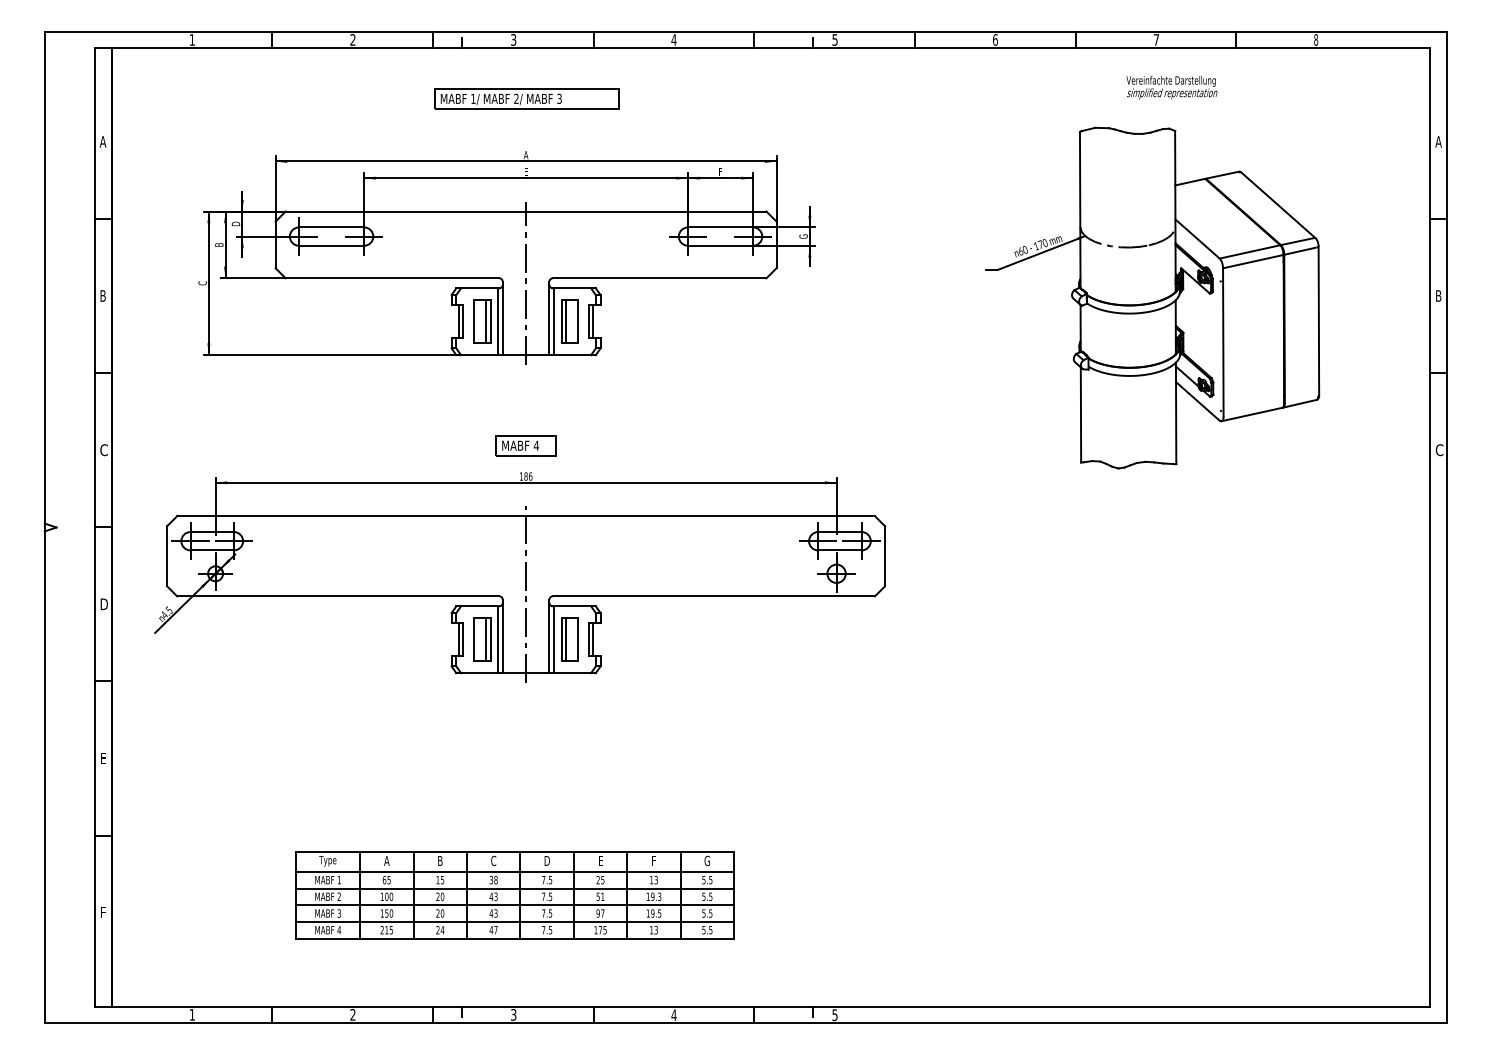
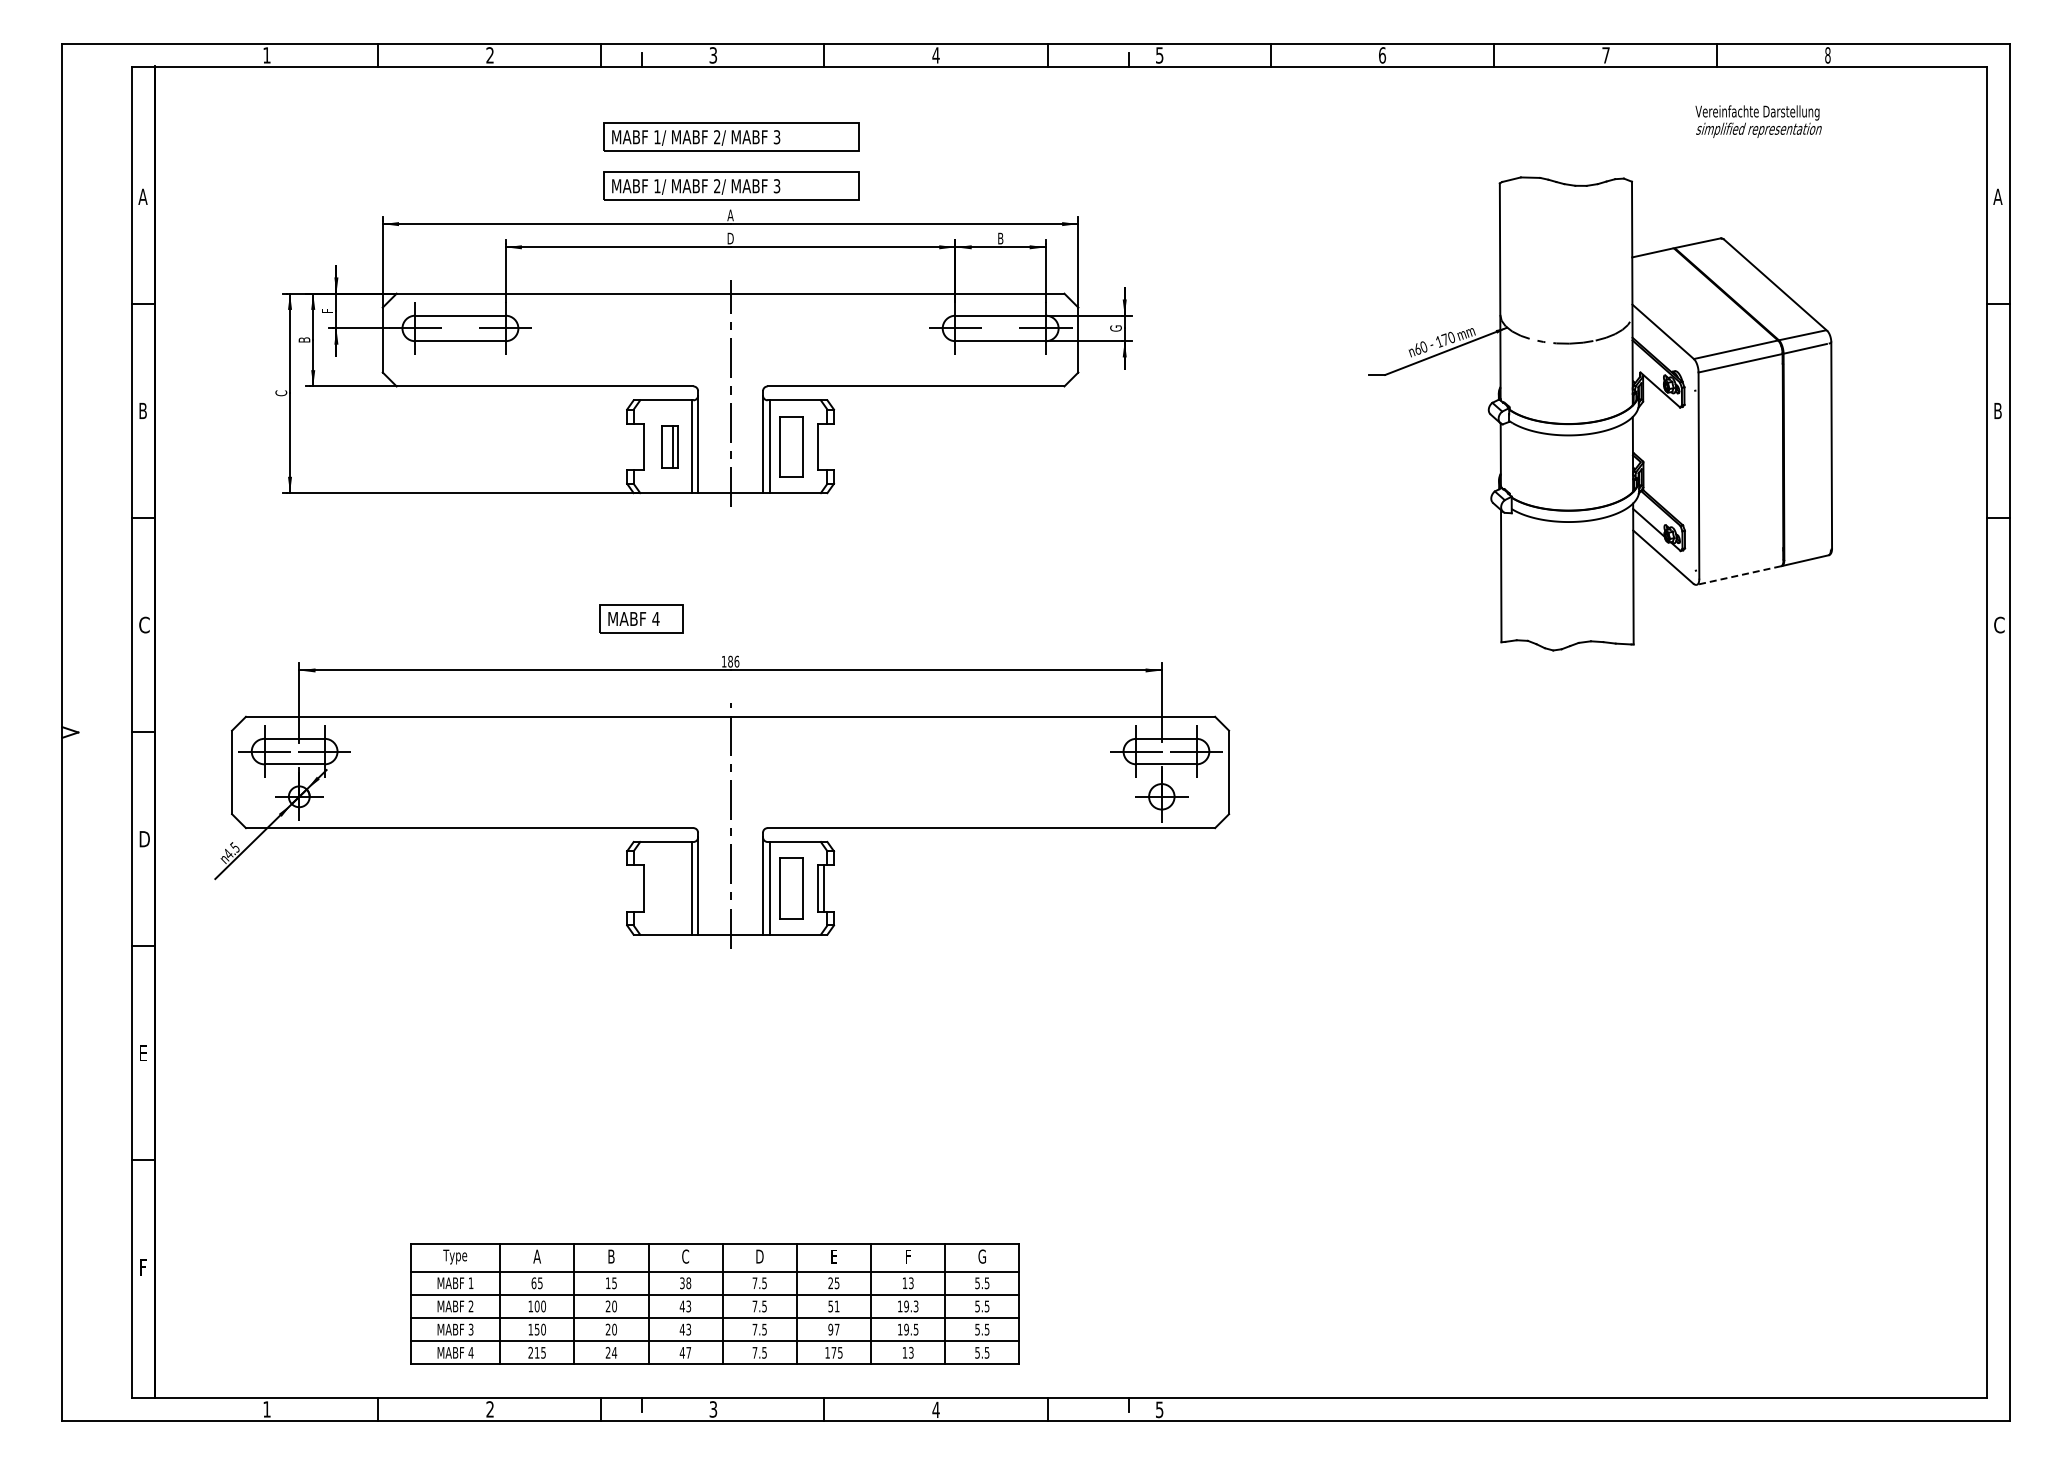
text: (1171, 87) -> (1758, 121), moved
part: (526, 133) -> (731, 185), added
text: (526, 171) -> (730, 238), E -> D
text: (720, 171) -> (1000, 238), F -> B
text: (235, 223) -> (327, 310), D -> F
line: (458, 321) -> (636, 446), removed
part: (482, 321) -> (669, 446), size x0.7
line: (566, 321) -> (786, 446), removed
line: (593, 321) -> (824, 446), removed
line: (1251, 414) -> (1738, 575), solid -> dashed
part: (526, 445) -> (641, 618), moved
line: (458, 639) -> (636, 888), removed
part: (482, 639) -> (669, 888), removed
line: (566, 639) -> (786, 888), removed
part: (514, 894) -> (714, 1303), moved

